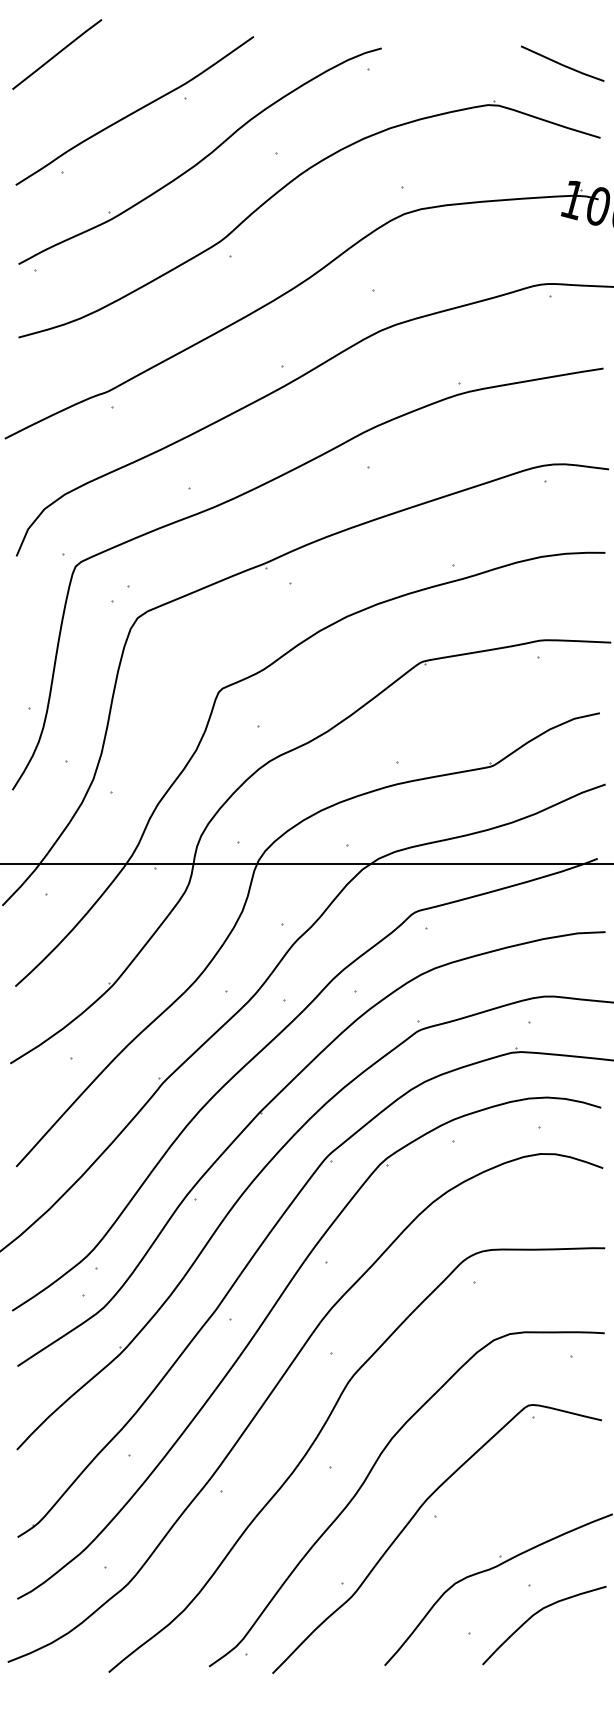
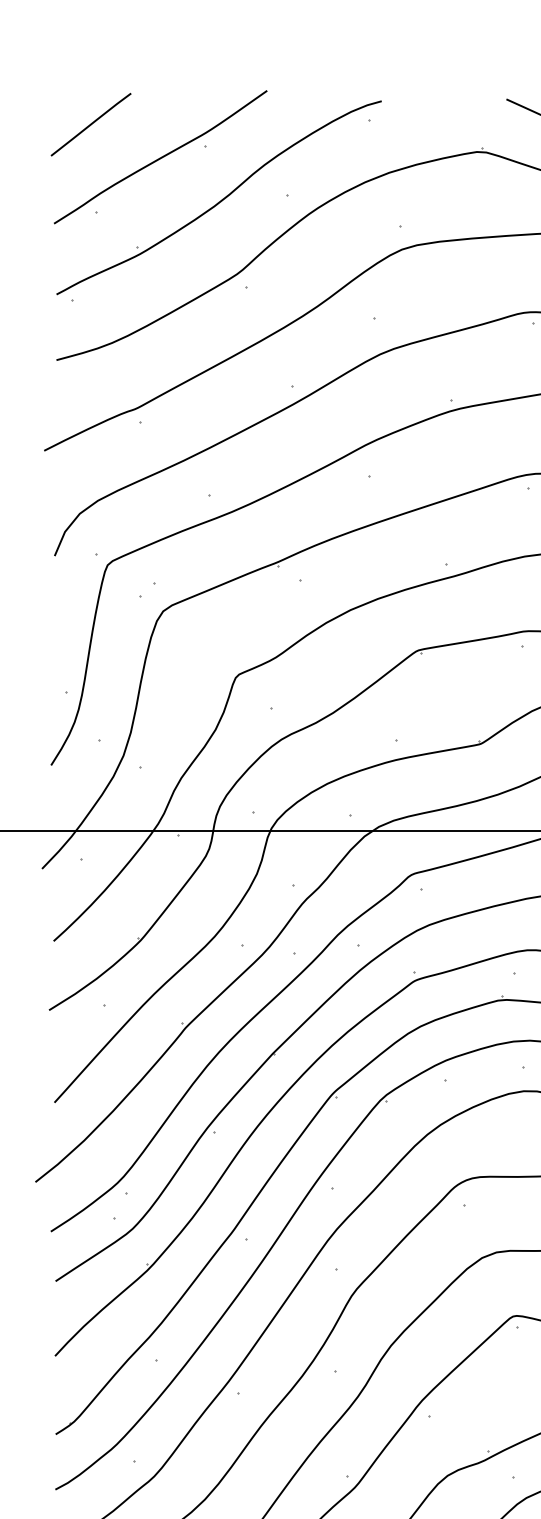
line: (57, 54) -> (91, 124), moved

